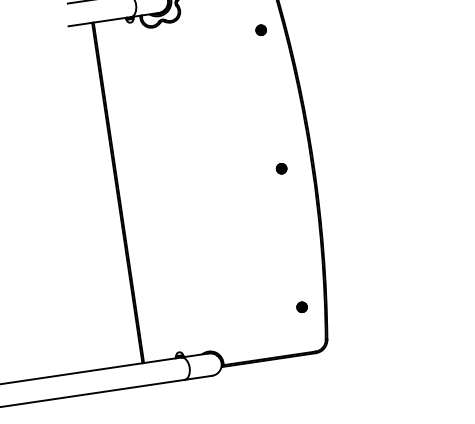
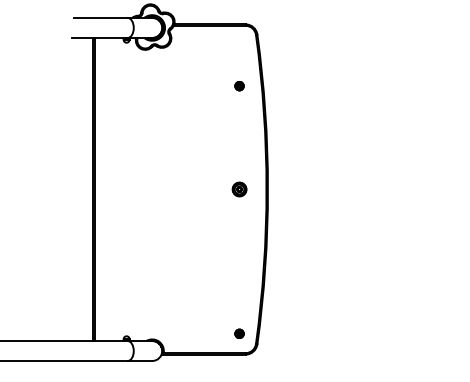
part: (261, 30) -> (239, 86), moved
part: (281, 168) -> (239, 189), size x1.6
part: (302, 306) -> (239, 333), moved

